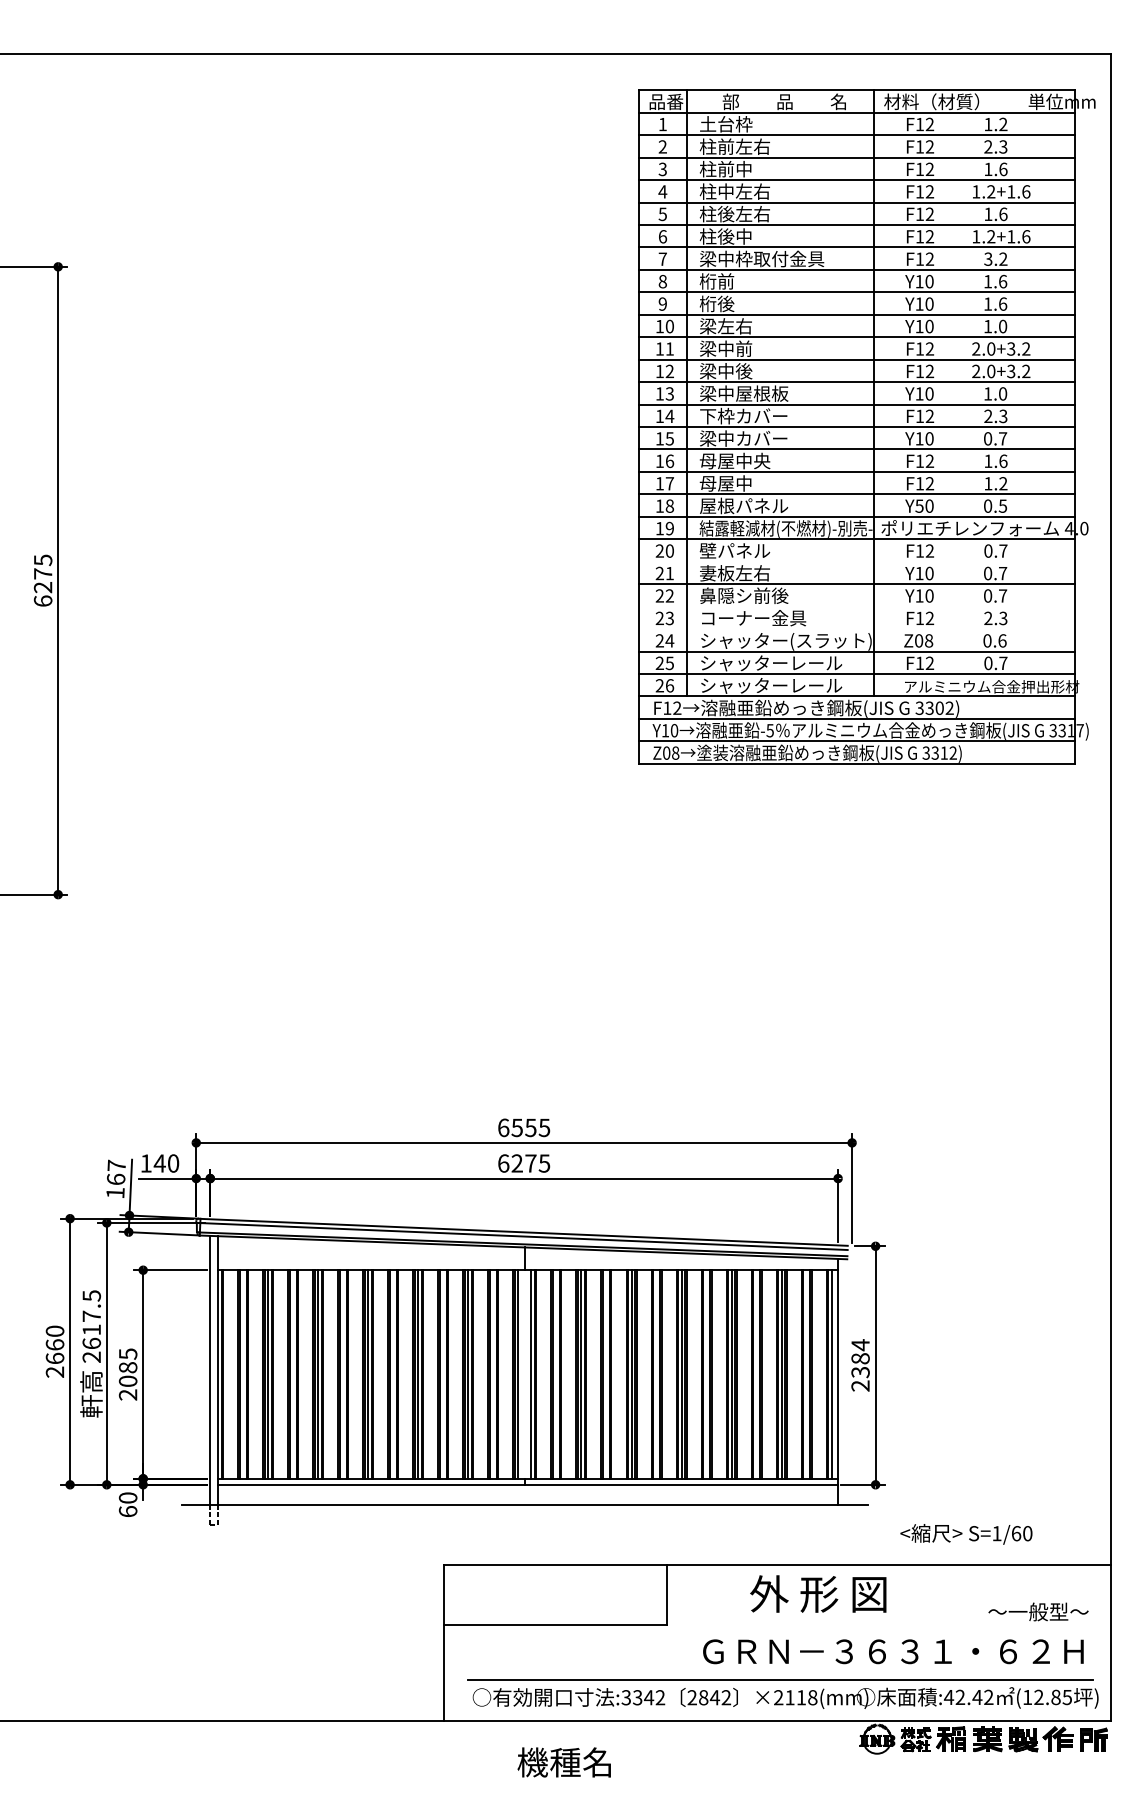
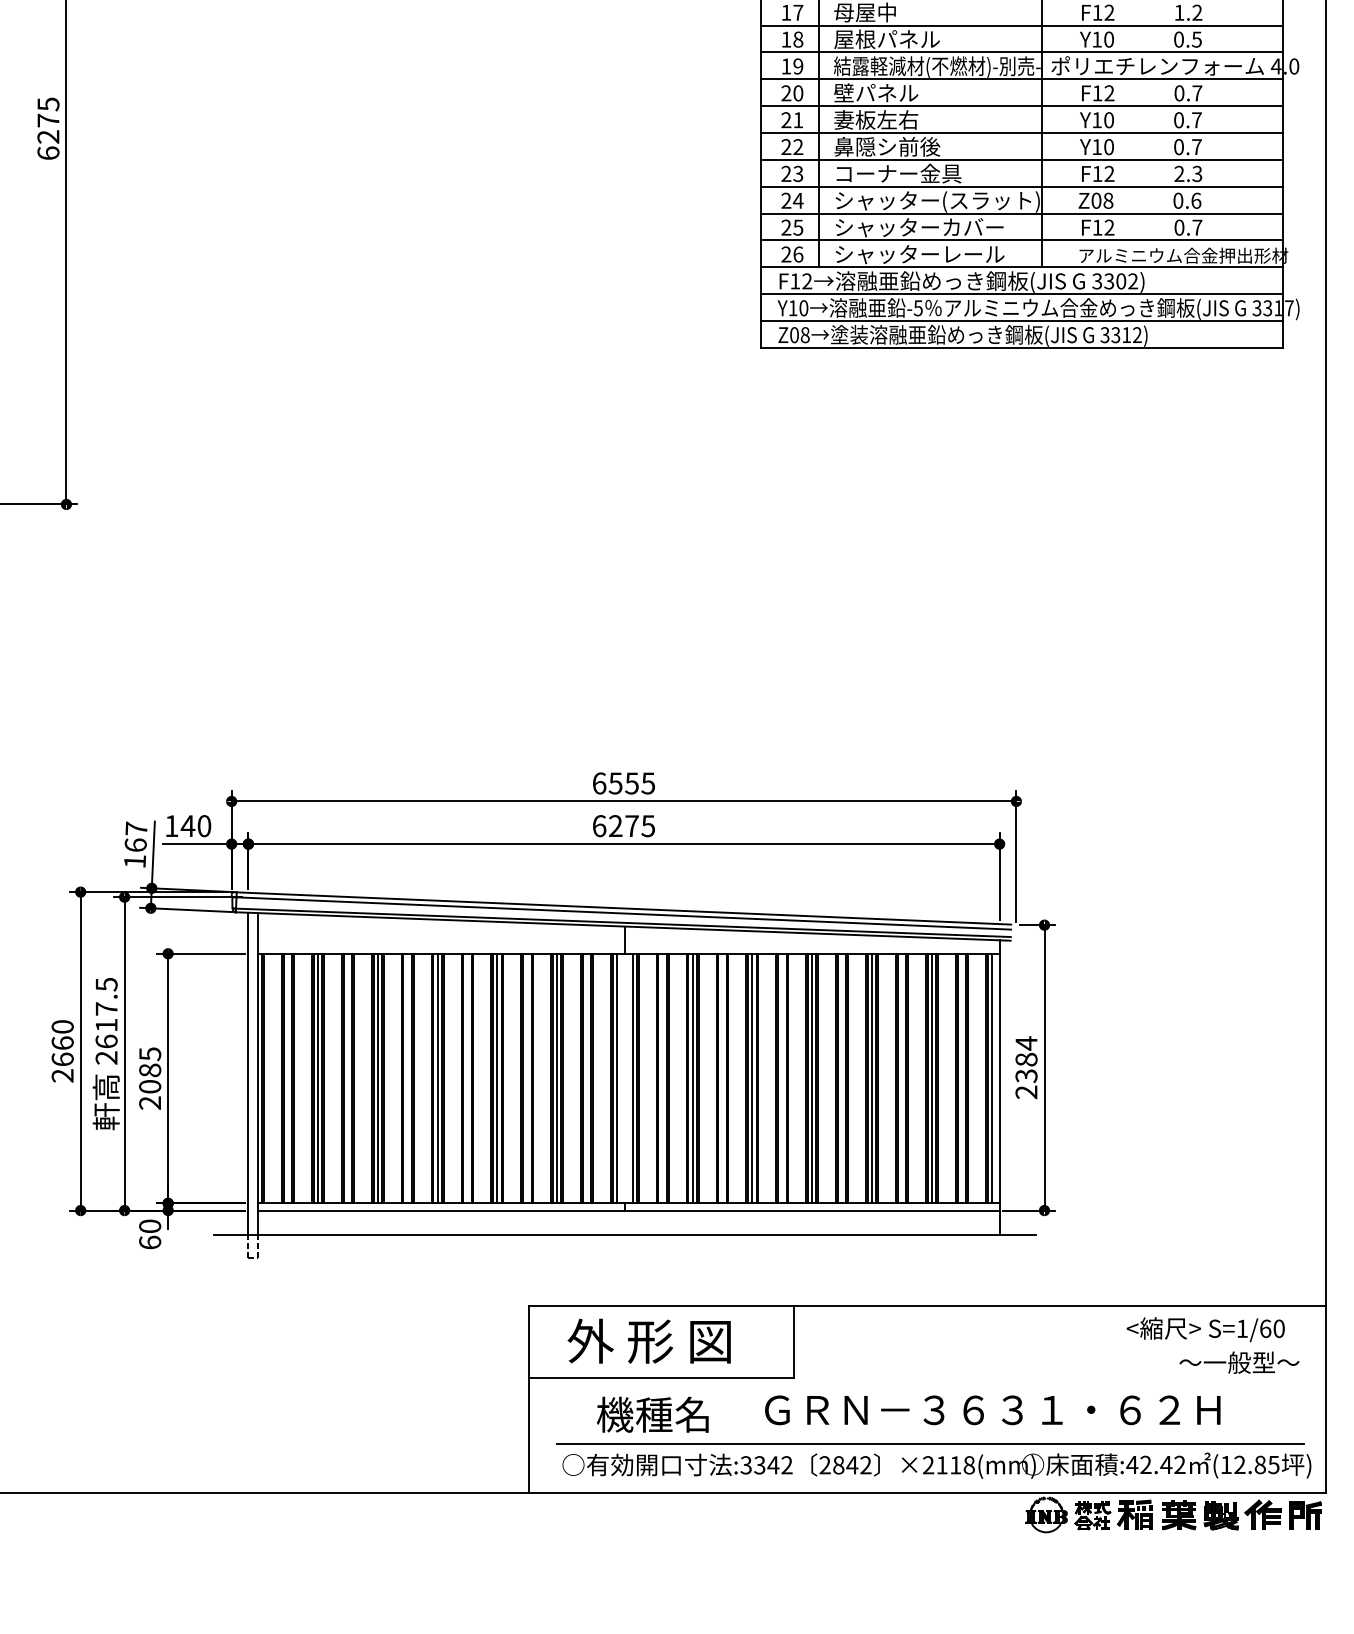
text: (919, 505) -> (1097, 38), Y50 -> Y10
line: (856, 561) -> (1021, 105), added
line: (856, 606) -> (1021, 159), added
line: (856, 629) -> (1021, 187), added
text: (816, 662) -> (973, 226), シャッターレール -> シャッターカバー
text: (966, 1534) -> (1205, 1329), moved
text: (818, 1593) -> (649, 1340), moved
text: (893, 1651) -> (992, 1409), moved
text: (563, 1762) -> (651, 1414), moved

